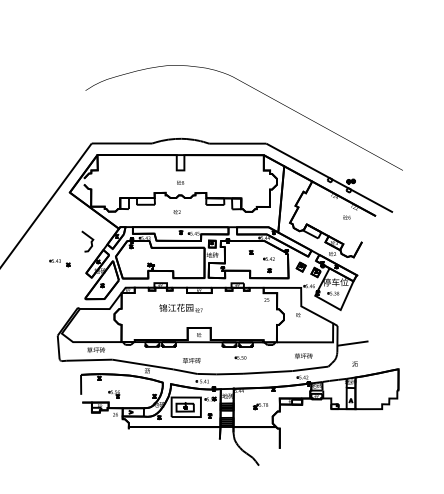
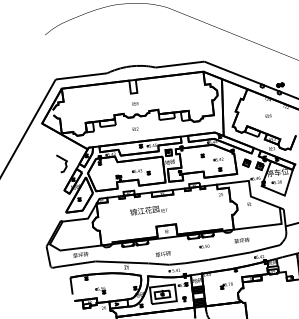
text: (346, 217) -> (268, 116), moved
part: (59, 263) -> (141, 172), moved
text: (303, 355) -> (241, 240), moved

